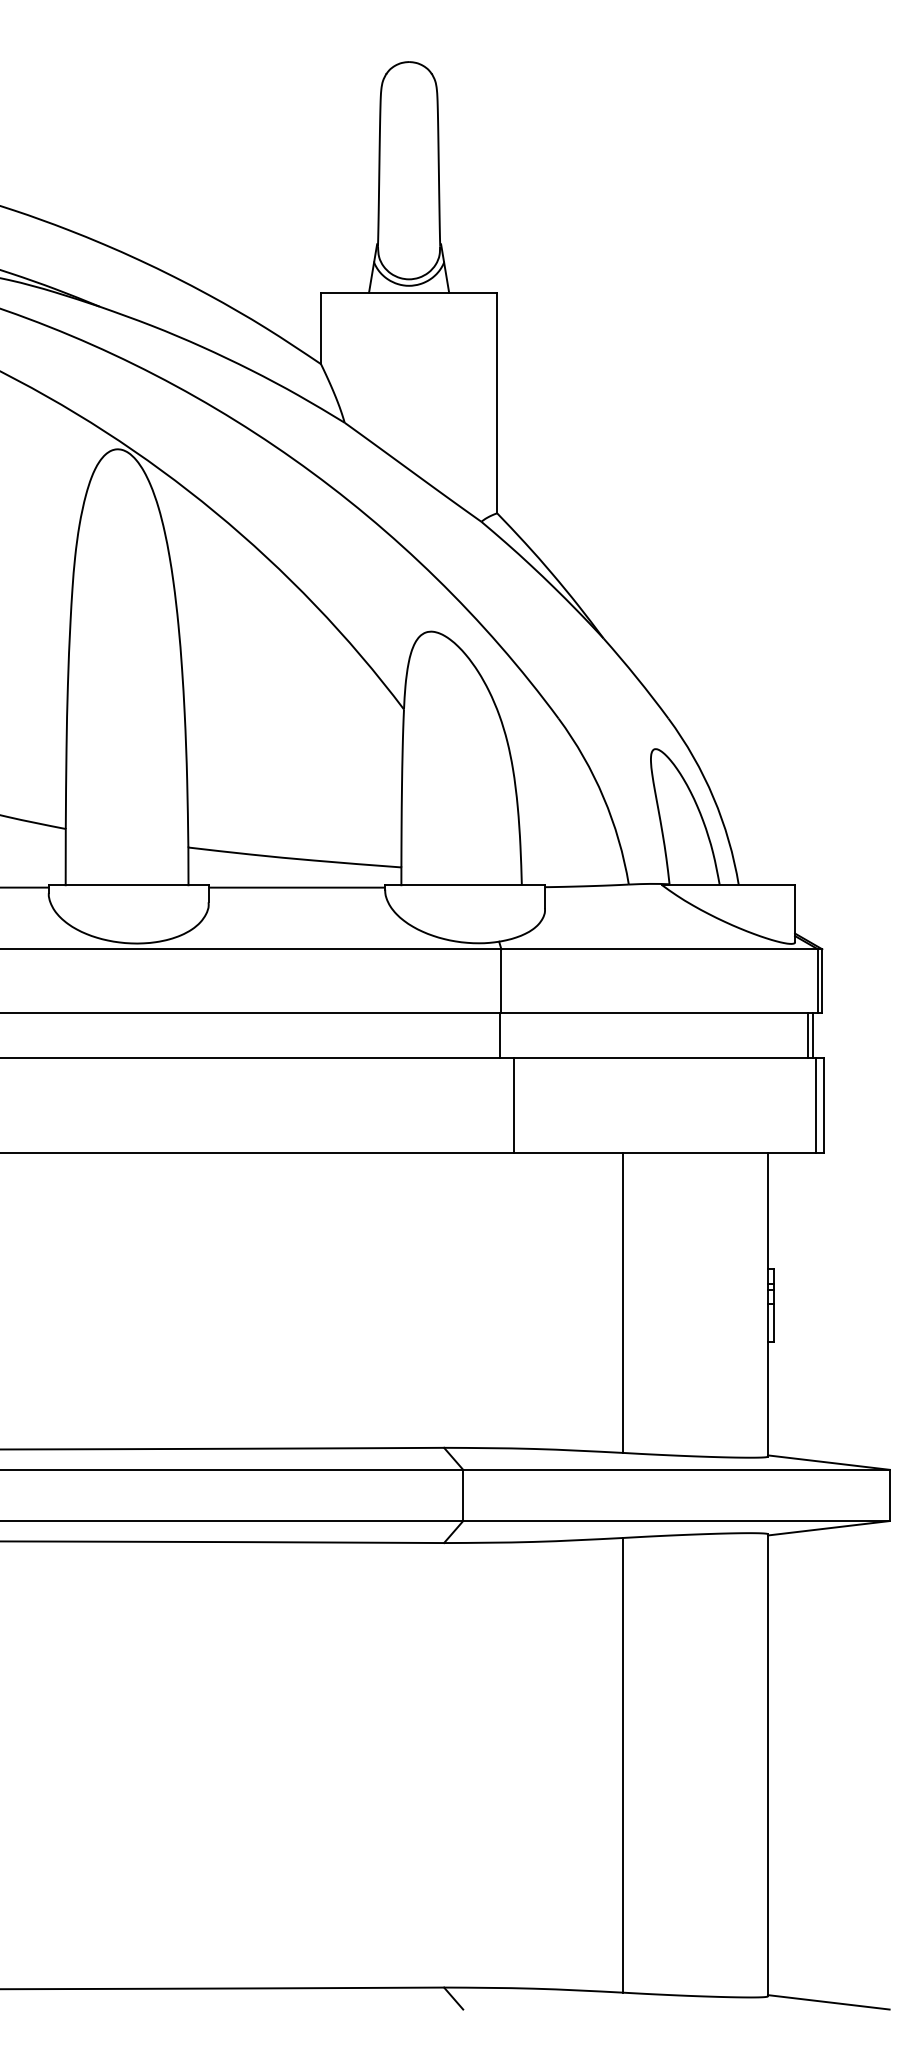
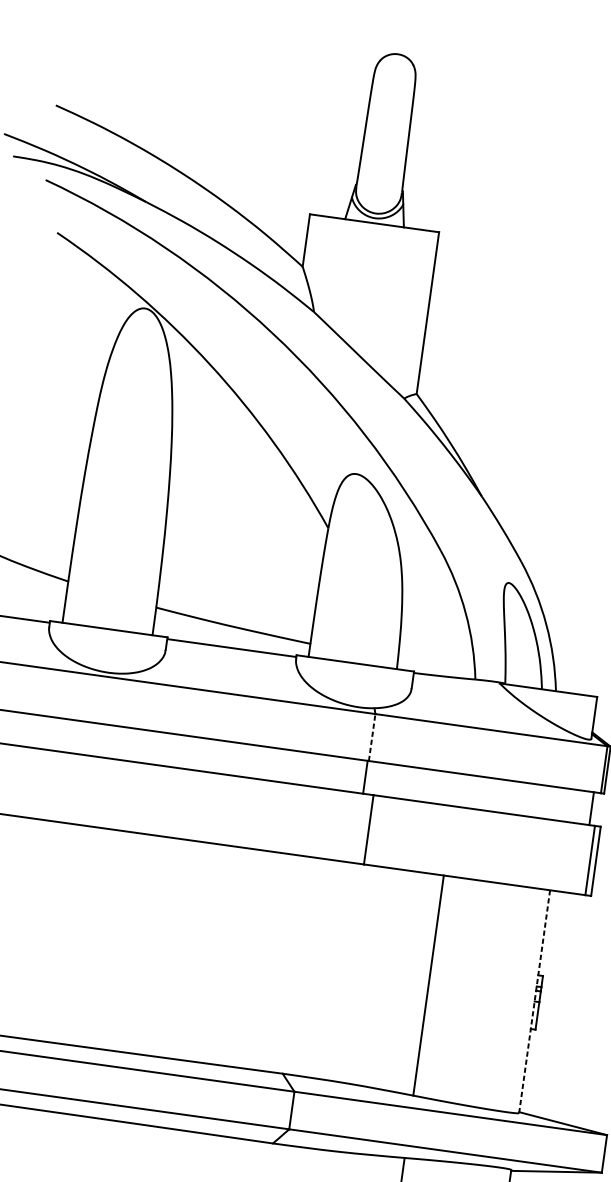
line: (501, 980) -> (372, 736), solid -> dashed
line: (812, 1035) -> (594, 808), removed
line: (767, 1304) -> (534, 1001), solid -> dashed

